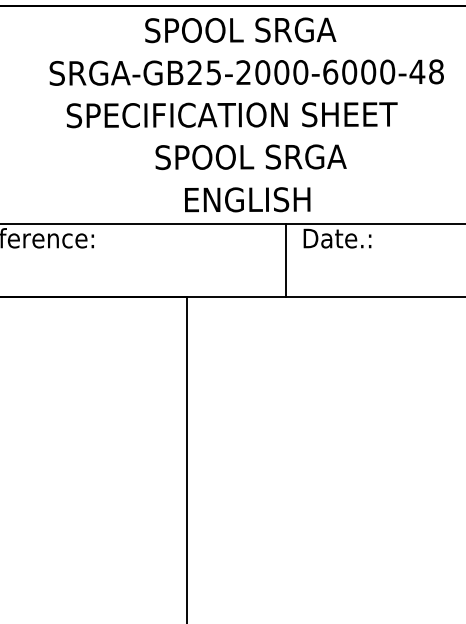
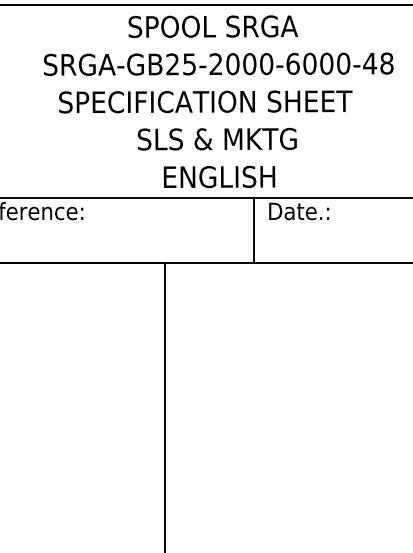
text: (262, 156) -> (232, 138), SPOOL SRGA -> SLS & MKTG

